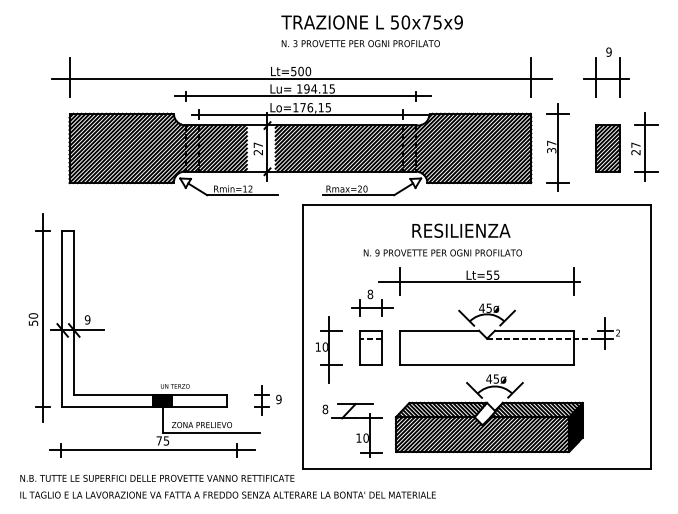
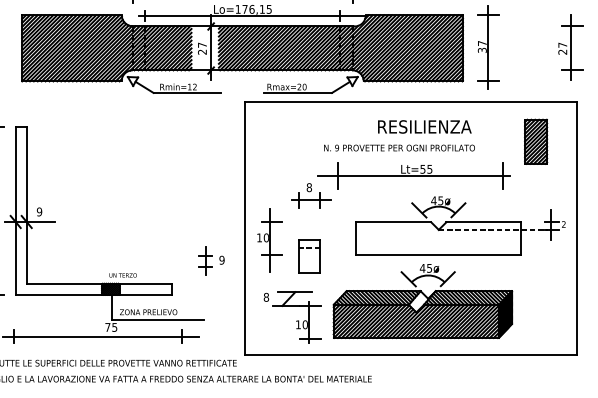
part: (607, 148) -> (535, 141), moved
text: (461, 230) -> (424, 126), moved
text: (442, 252) -> (399, 147), moved
part: (509, 334) -> (460, 225), moved
part: (370, 347) -> (309, 256), moved
part: (267, 400) -> (211, 261), moved

